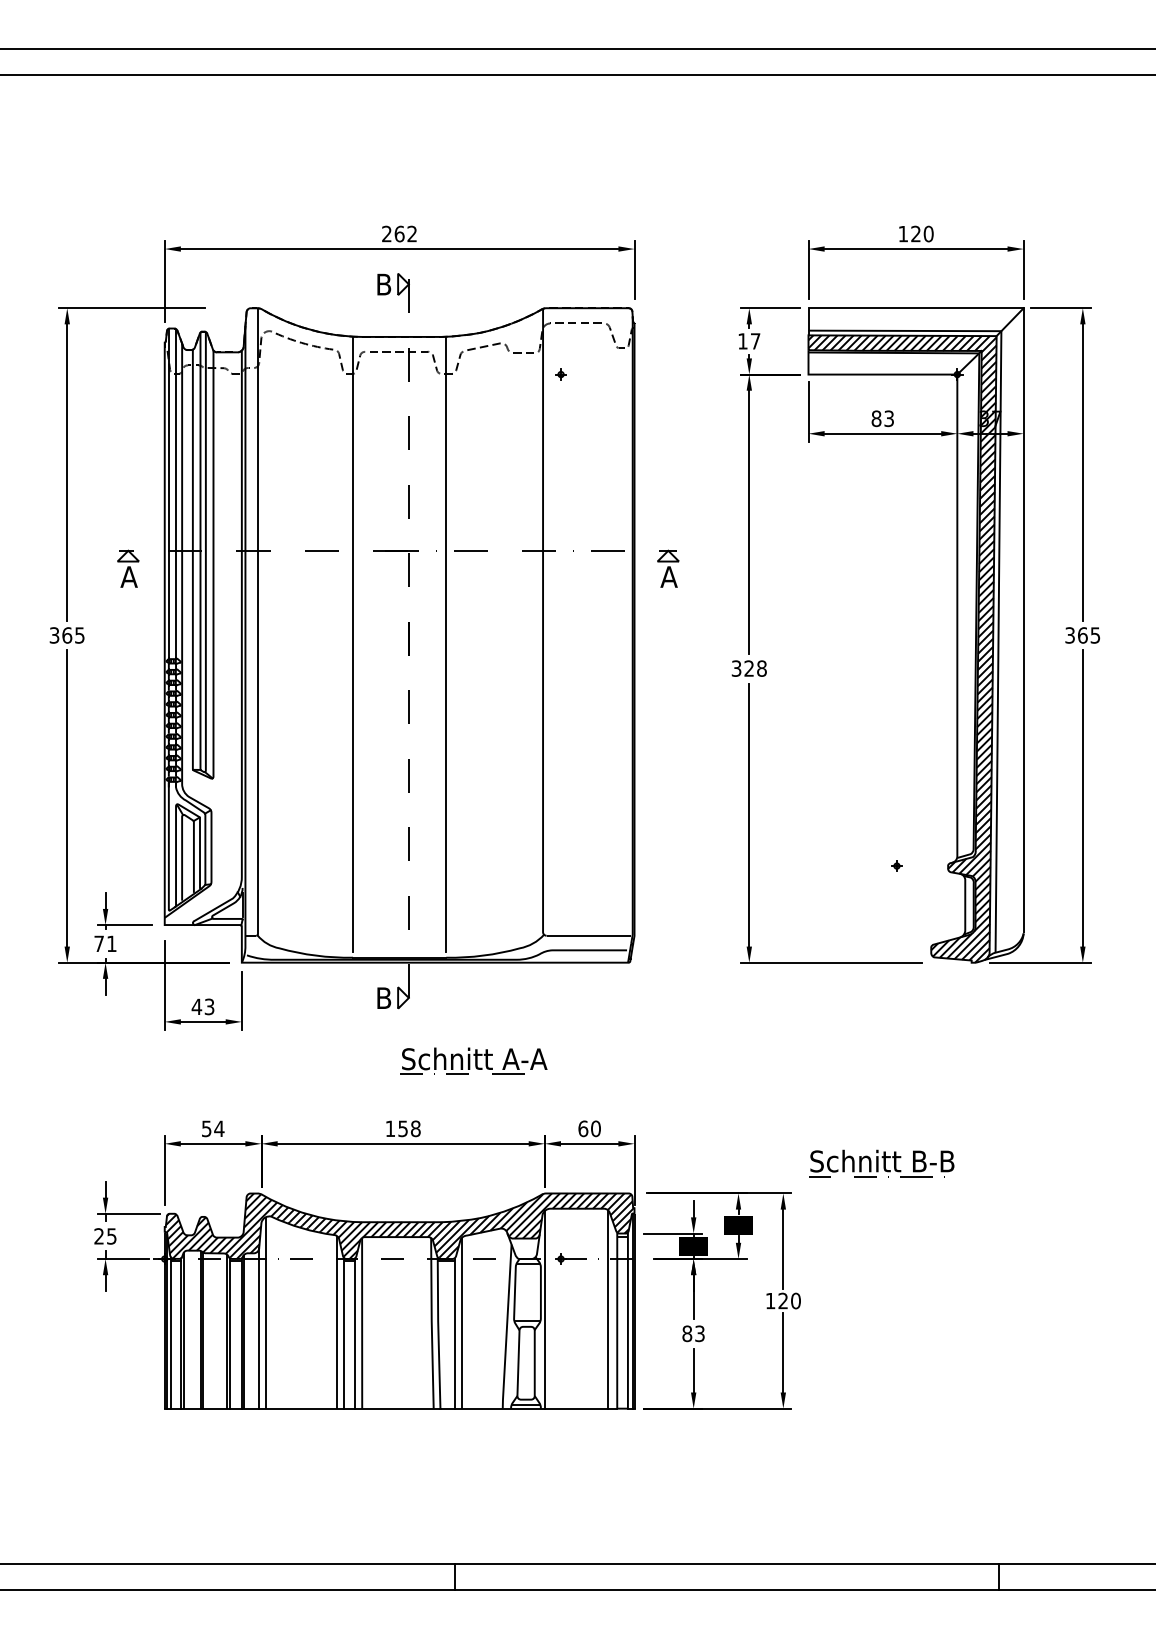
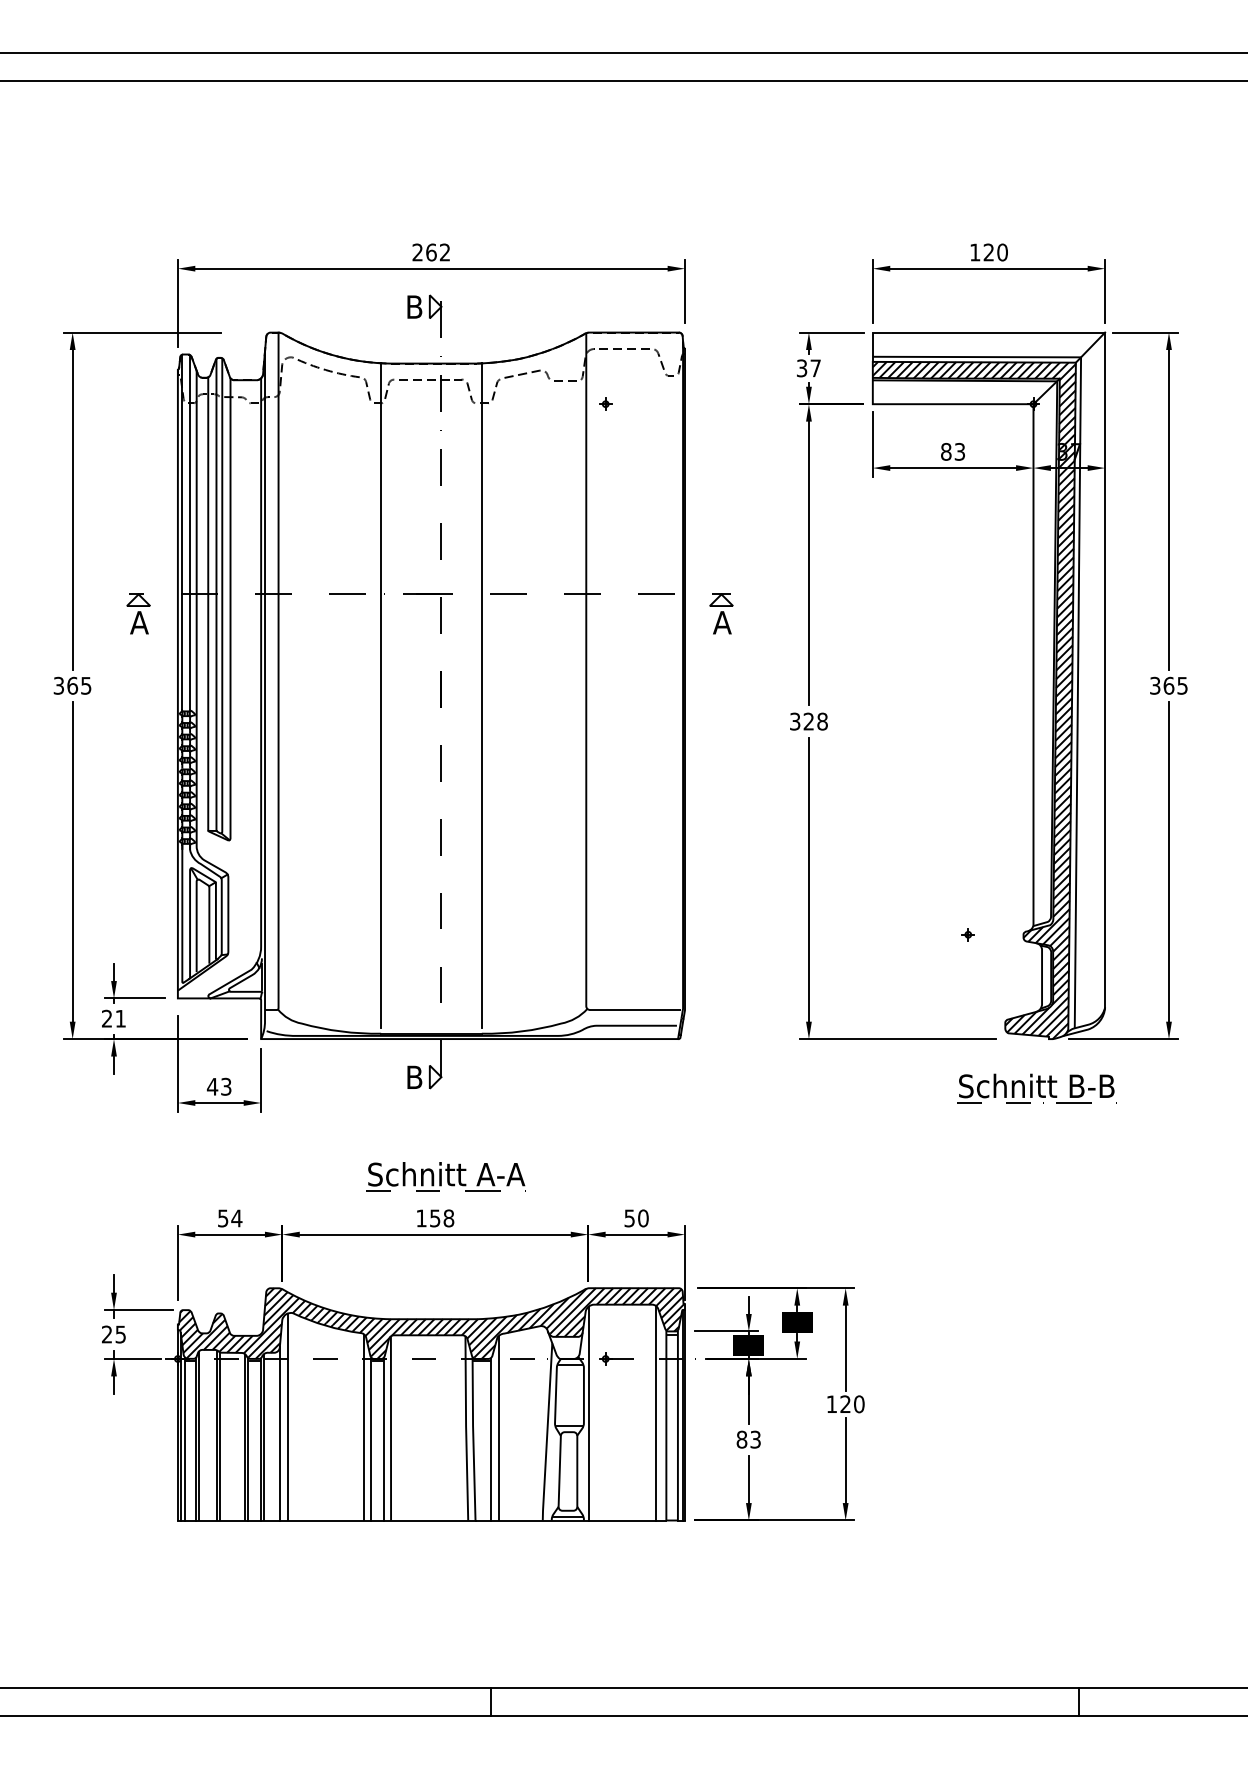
text: (742, 341) -> (801, 368), 17 -> 37
text: (98, 943) -> (106, 1018), 71 -> 21
part: (473, 1060) -> (445, 1175), moved
text: (583, 1128) -> (629, 1218), 60 -> 50
part: (881, 1163) -> (1035, 1088), moved

